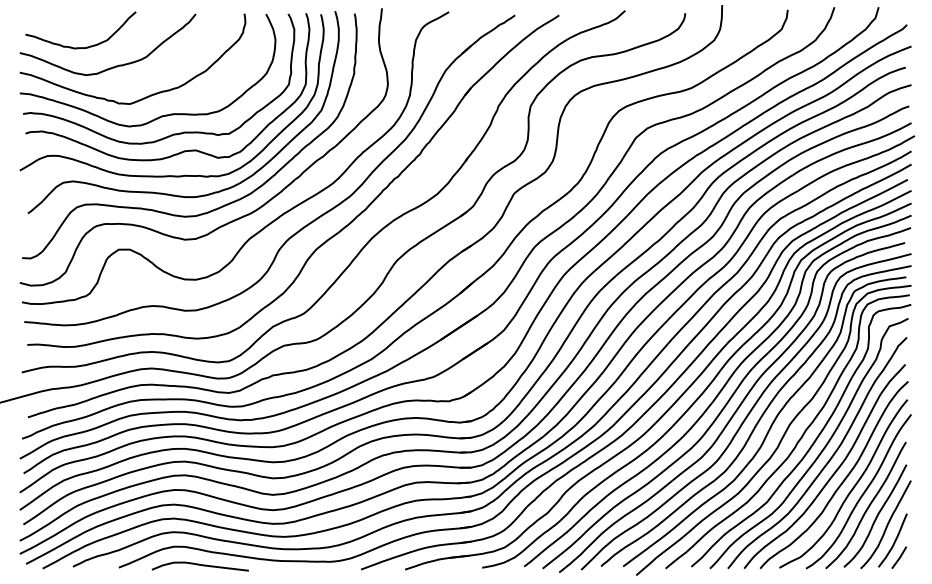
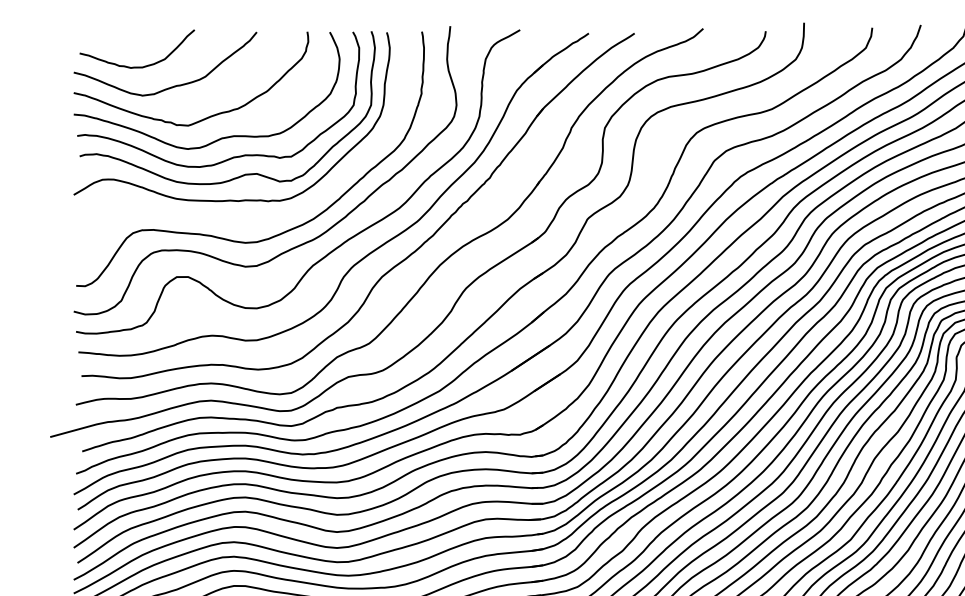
curve: (168, 193) -> (228, 218), removed

